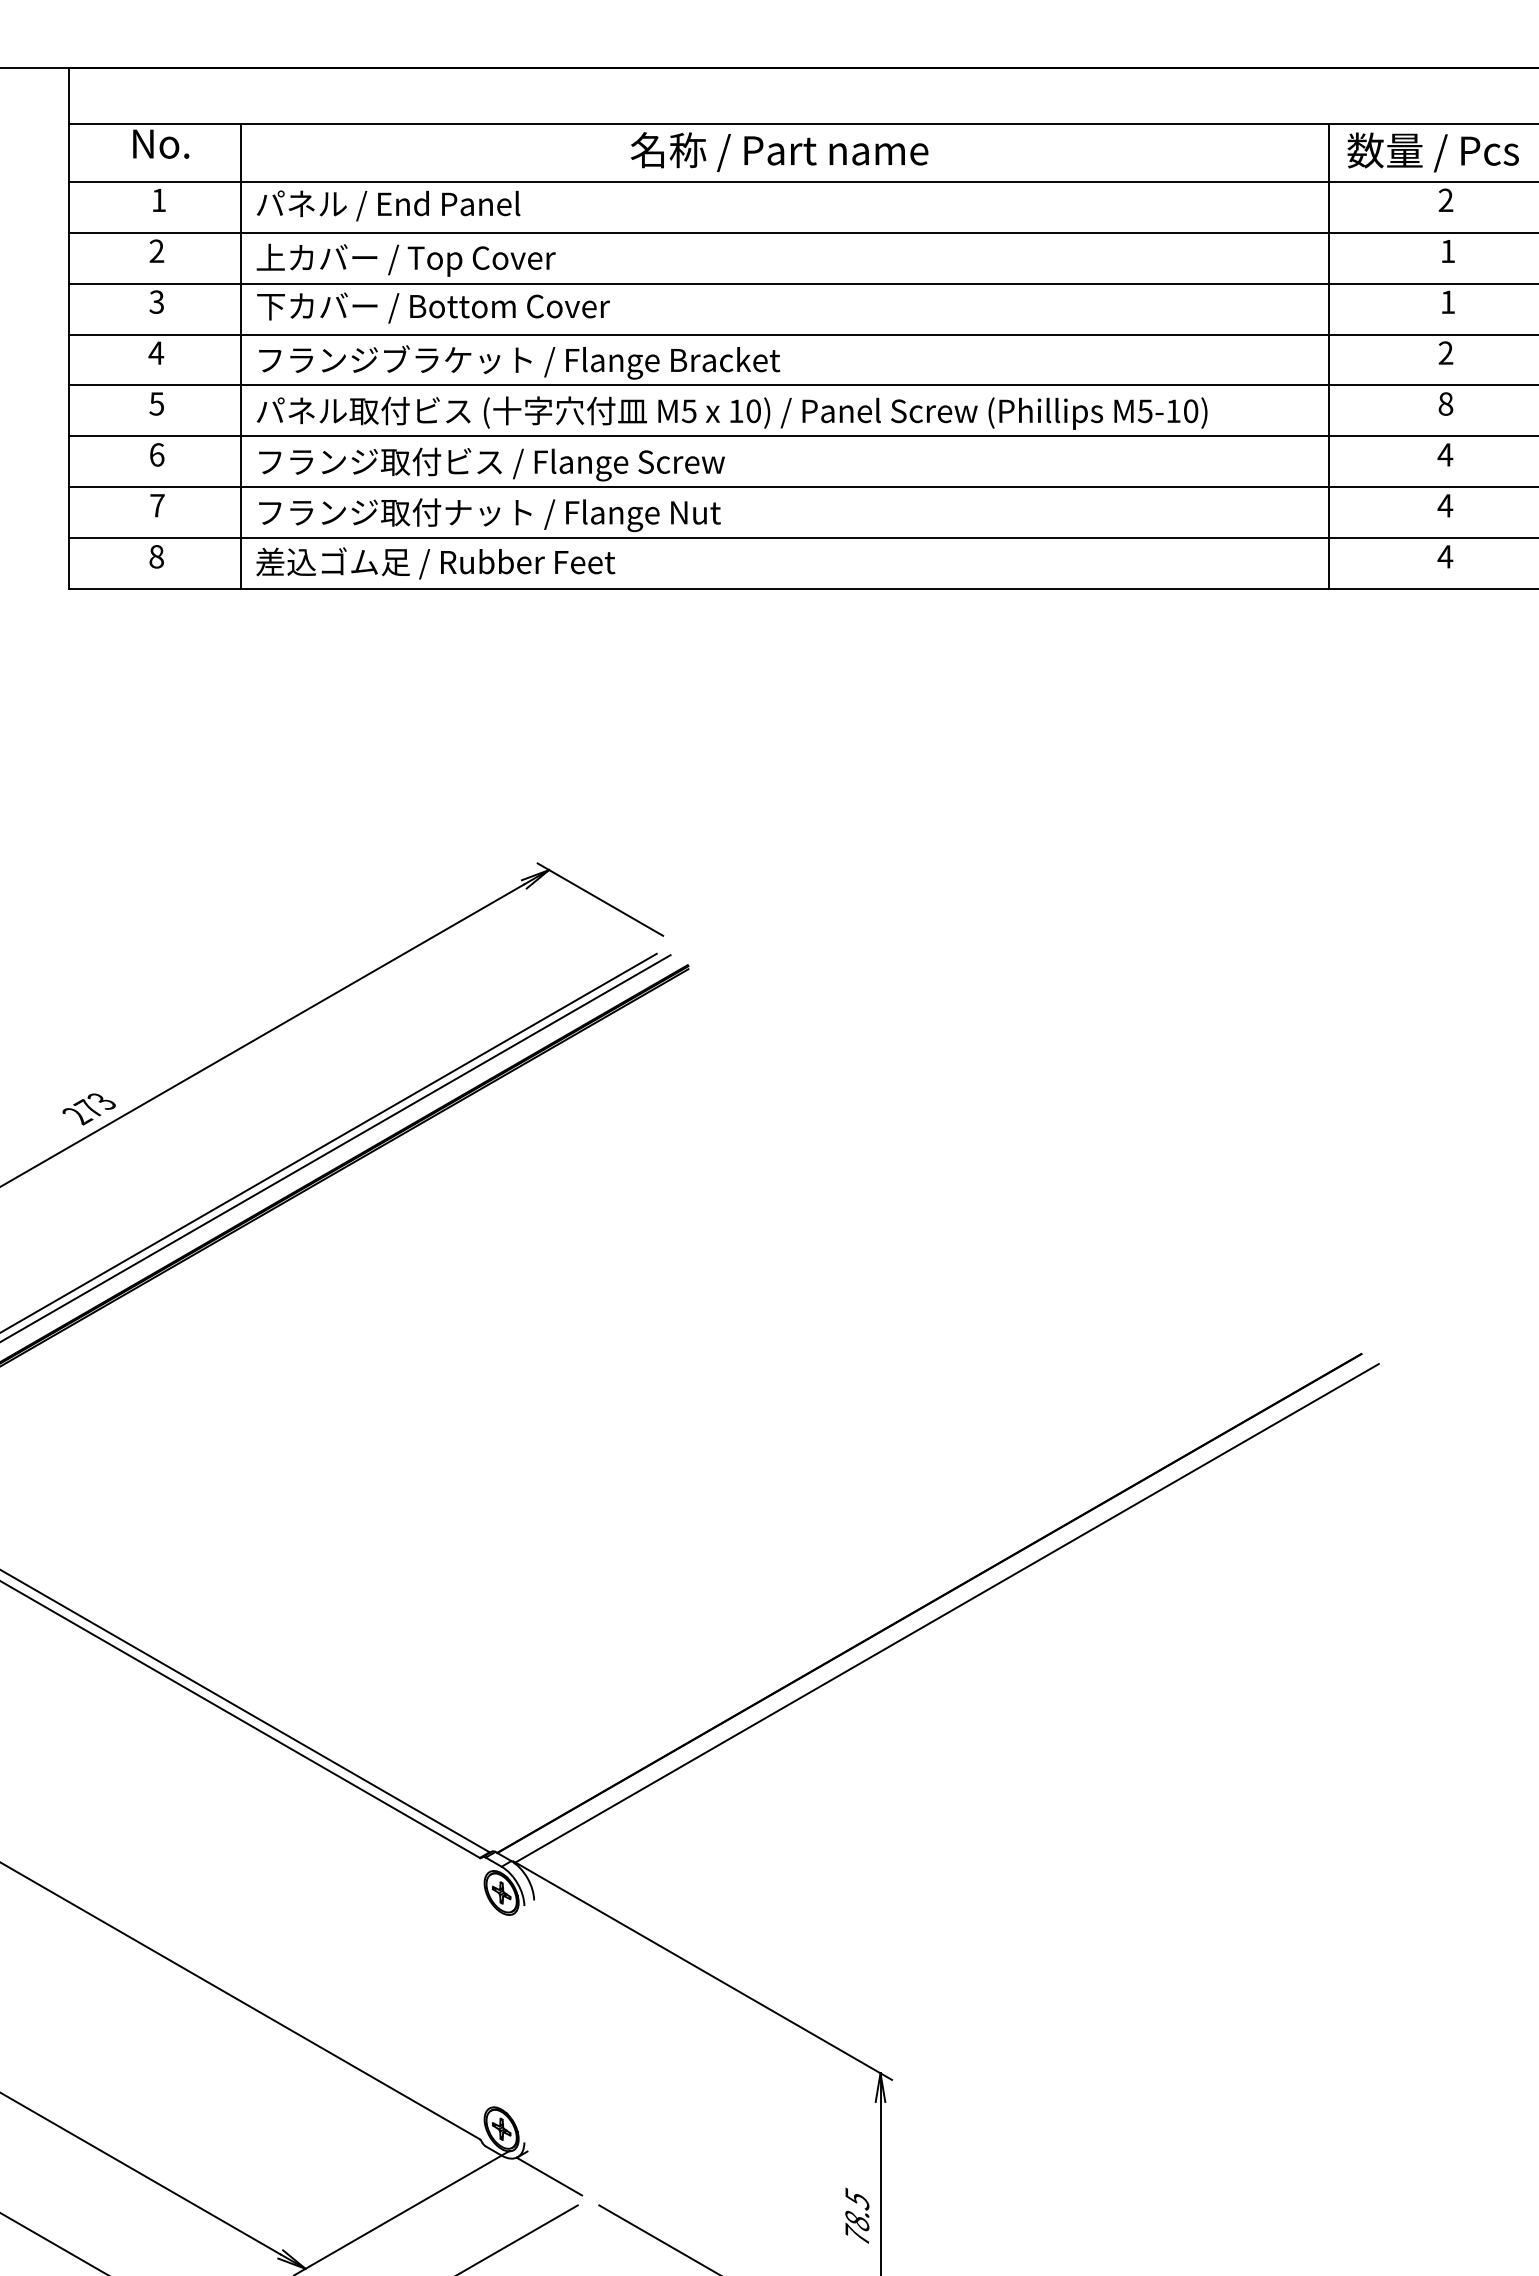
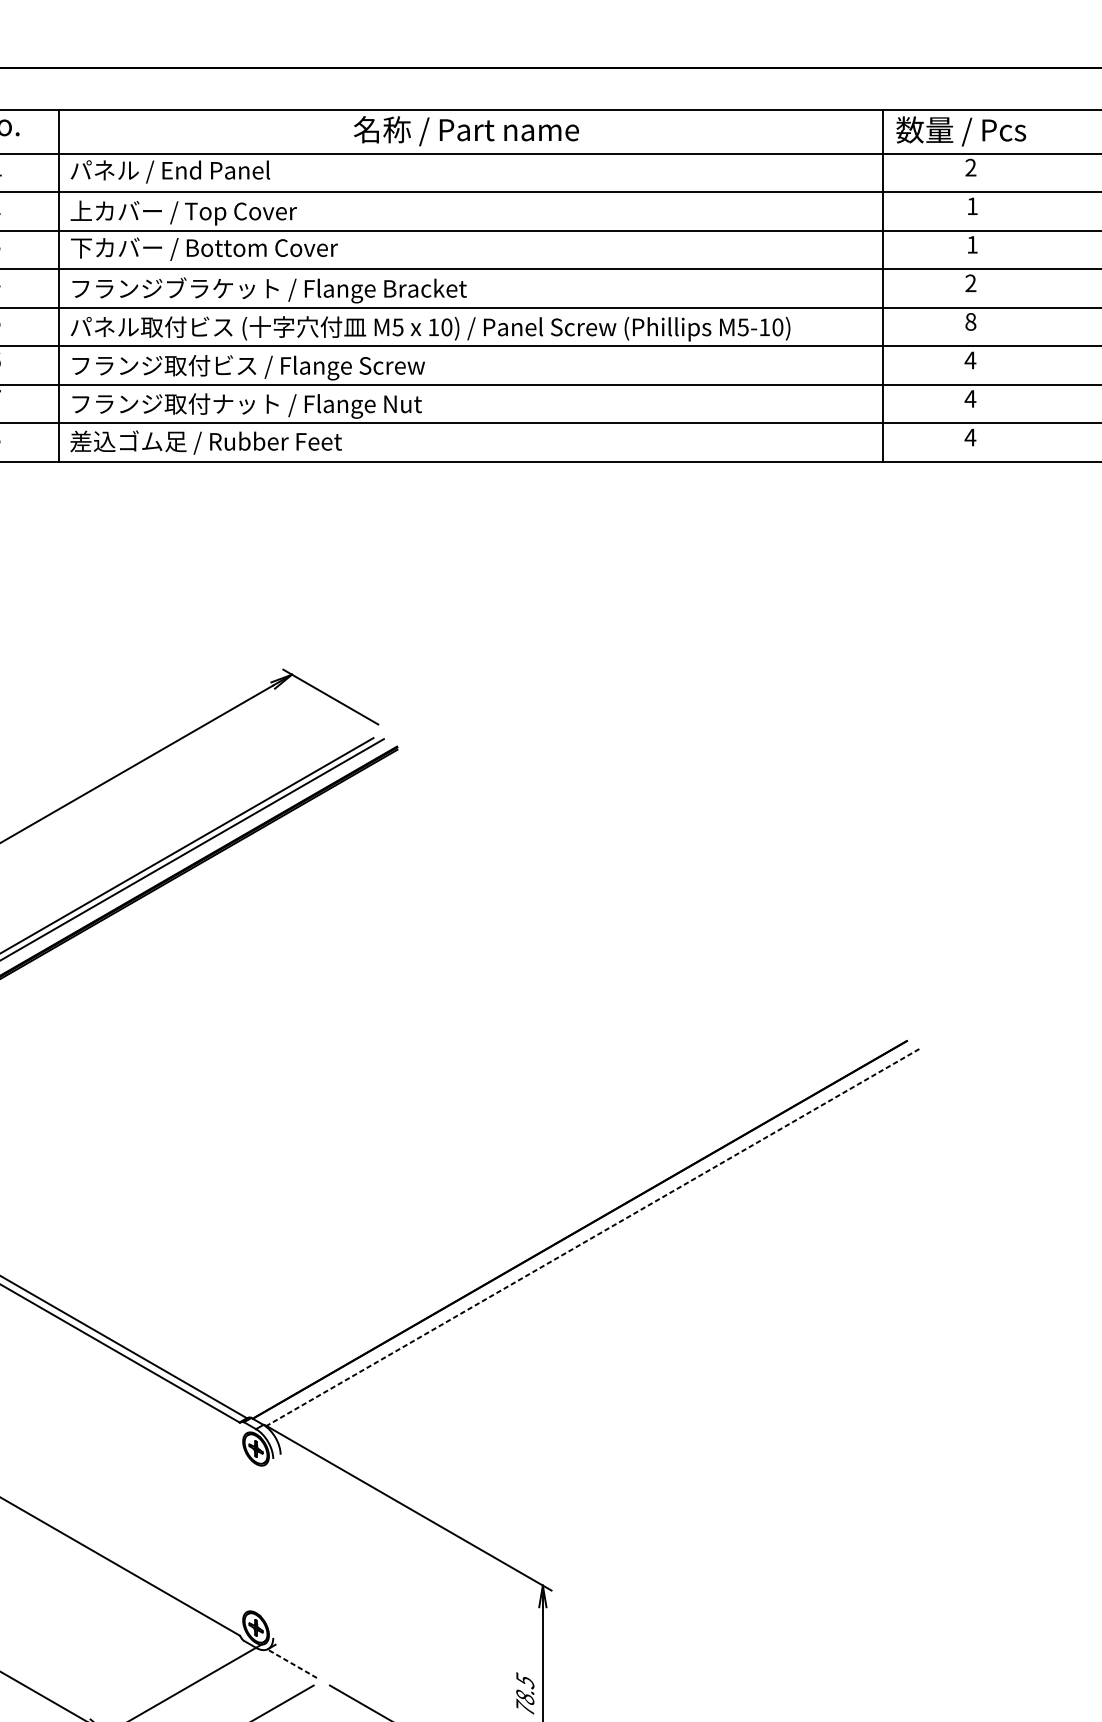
line: (947, 1613) -> (593, 1237), solid -> dashed
line: (549, 2176) -> (292, 1663), solid -> dashed

